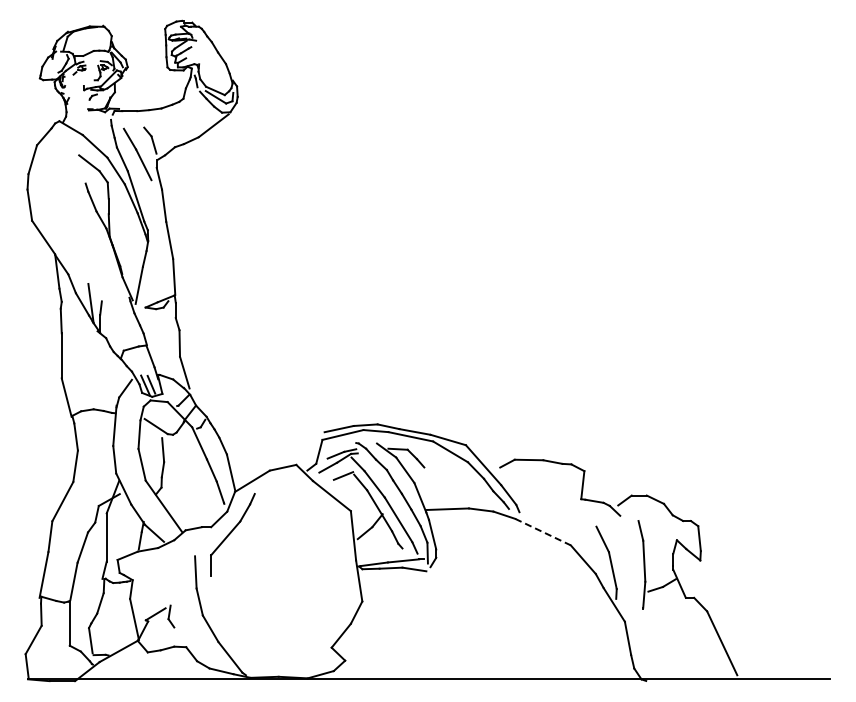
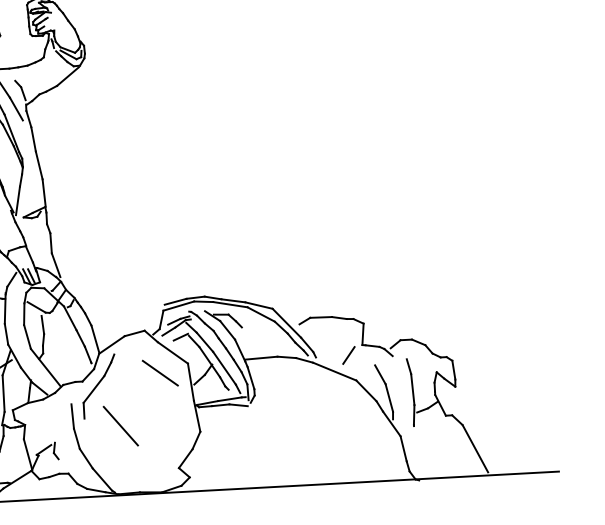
line: (562, 511) -> (348, 355), added
line: (313, 521) -> (159, 373), added
line: (543, 532) -> (335, 371), dashed -> solid
line: (258, 588) -> (120, 426), added

